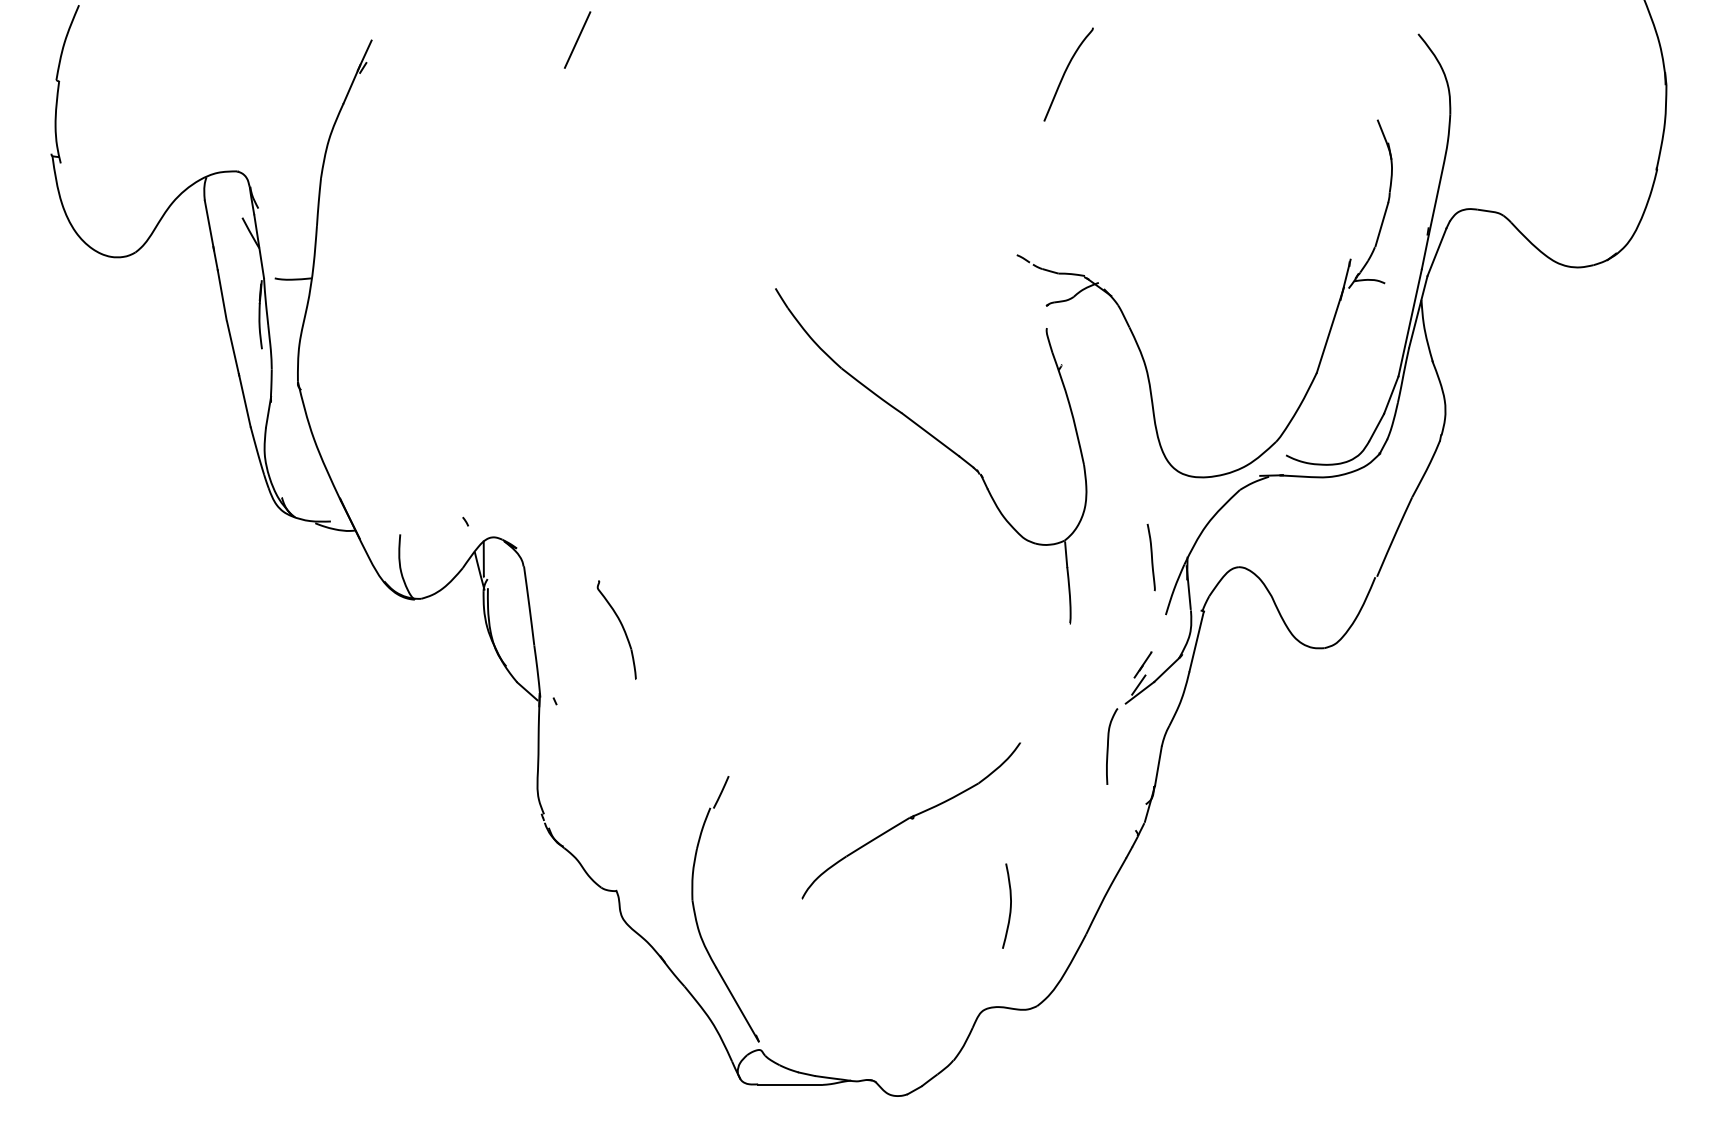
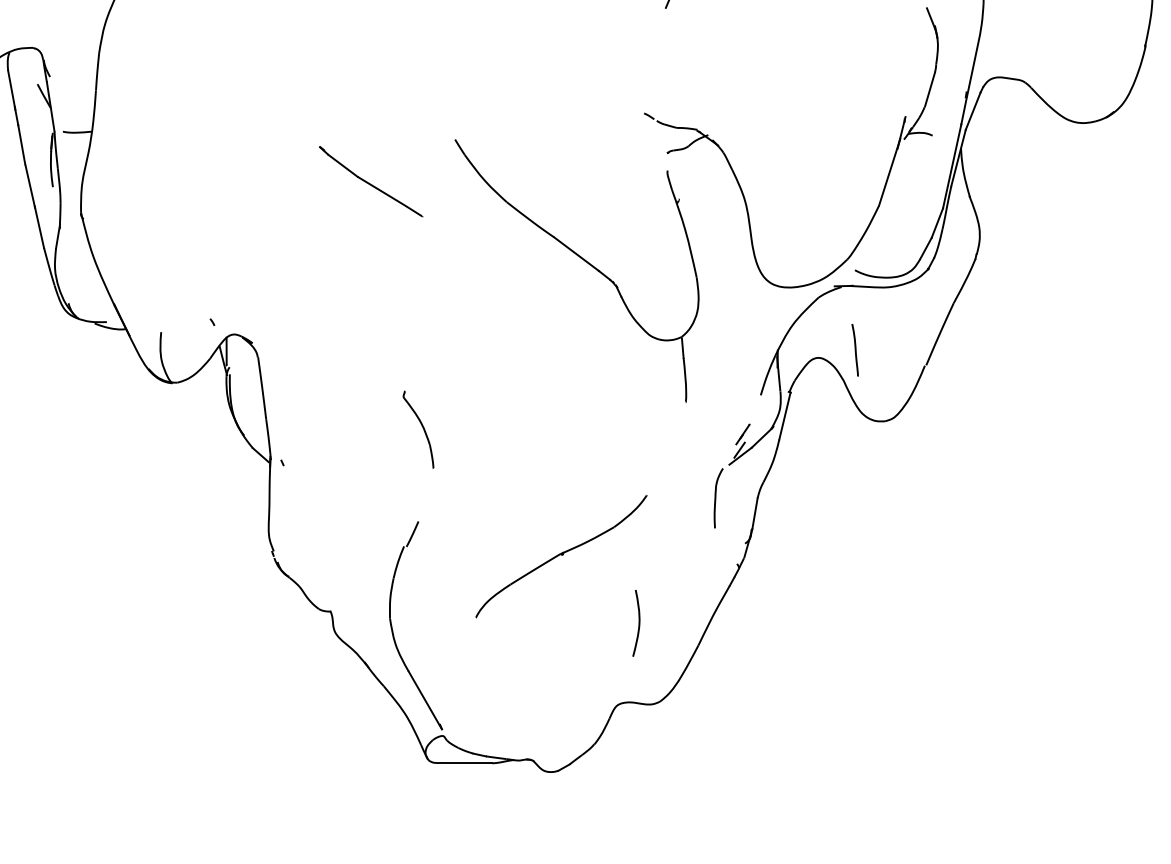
part: (667, 341) -> (370, 181), added
curve: (1151, 557) -> (855, 350), moved
part: (616, 629) -> (418, 429), moved

